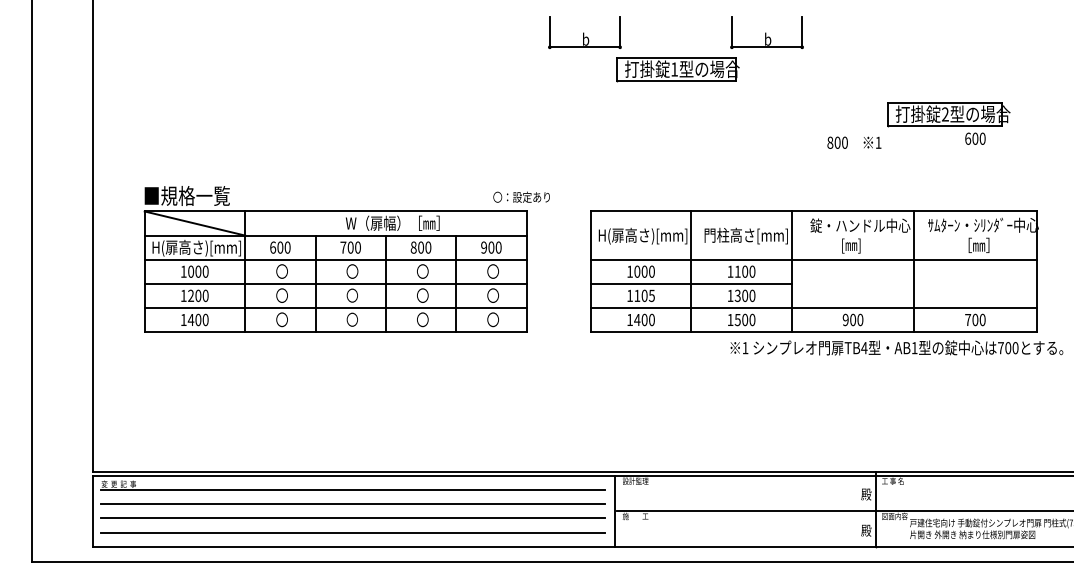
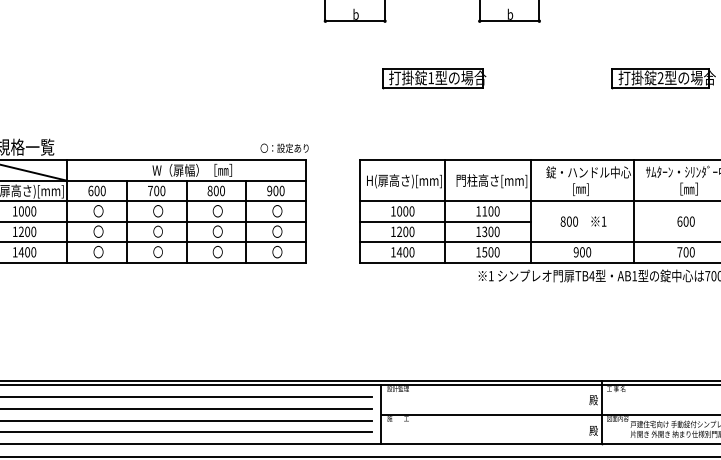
part: (677, 69) -> (433, 78), moved
text: (975, 138) -> (686, 221), moved
text: (854, 142) -> (583, 221), moved
text: (521, 196) -> (284, 147), moved
text: (644, 295) -> (405, 231), 1105 -> 1200

